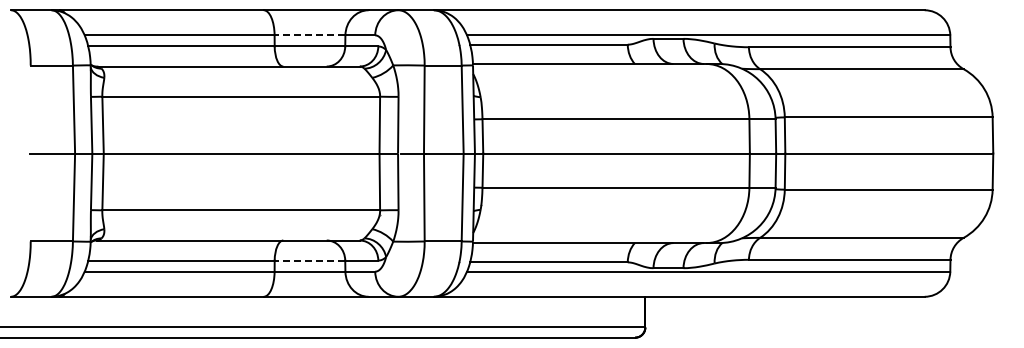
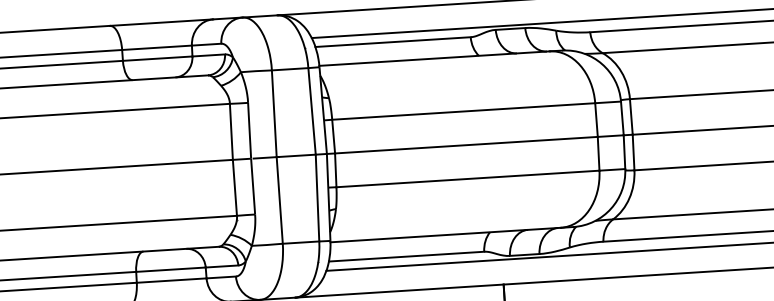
line: (309, 35) -> (156, 47), dashed -> solid
line: (309, 260) -> (170, 269), dashed -> solid

